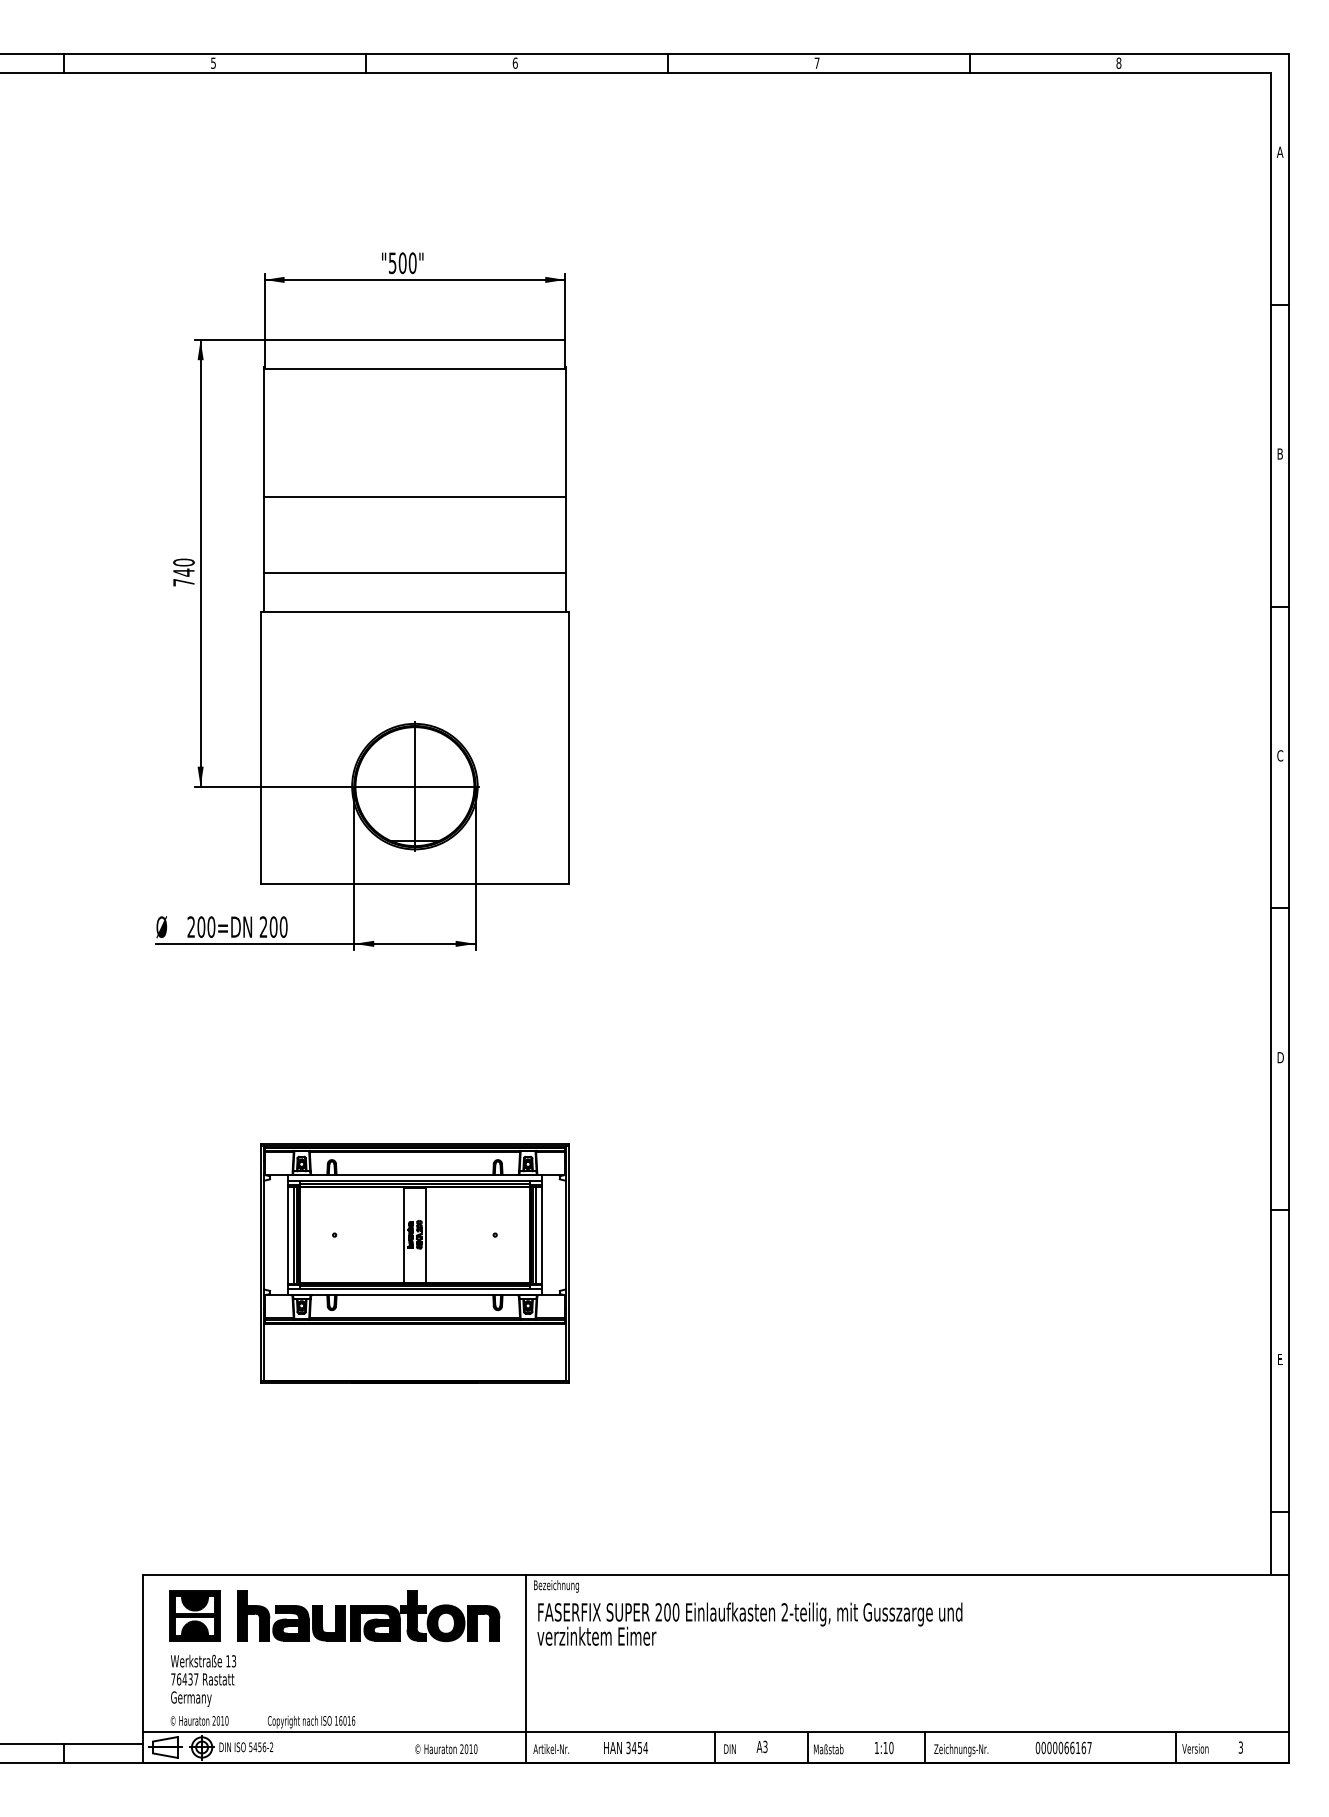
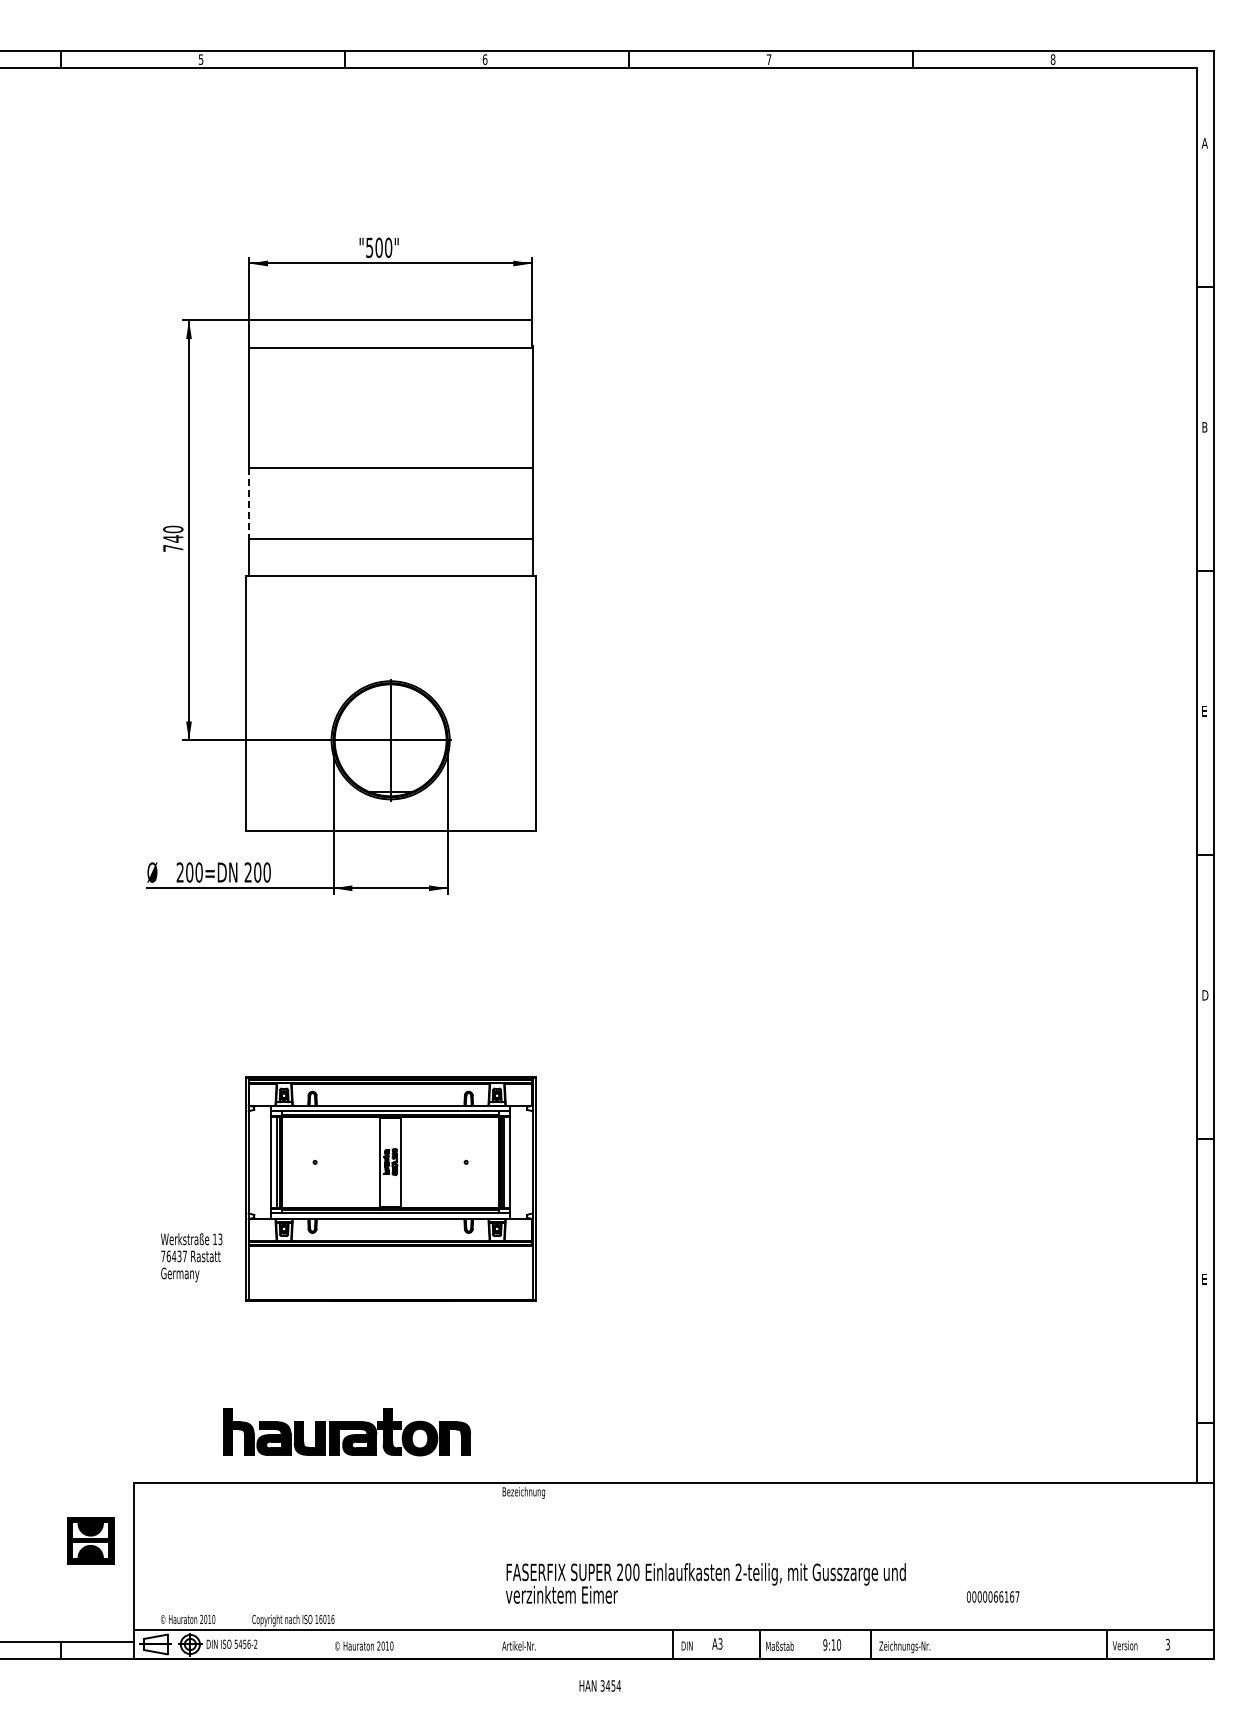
line: (263, 534) -> (248, 503), solid -> dashed
text: (1279, 756) -> (1204, 711), C -> E
part: (194, 1615) -> (90, 1540), moved
part: (368, 1616) -> (346, 1432), moved
text: (749, 1624) -> (705, 1583), moved
line: (525, 1668) -> (494, 1570), removed
text: (203, 1680) -> (191, 1257), moved
text: (625, 1747) -> (599, 1685), moved
text: (877, 1747) -> (825, 1644), 1:10 -> 9:10
text: (1063, 1747) -> (992, 1596), moved
text: (446, 1748) -> (364, 1645), moved

